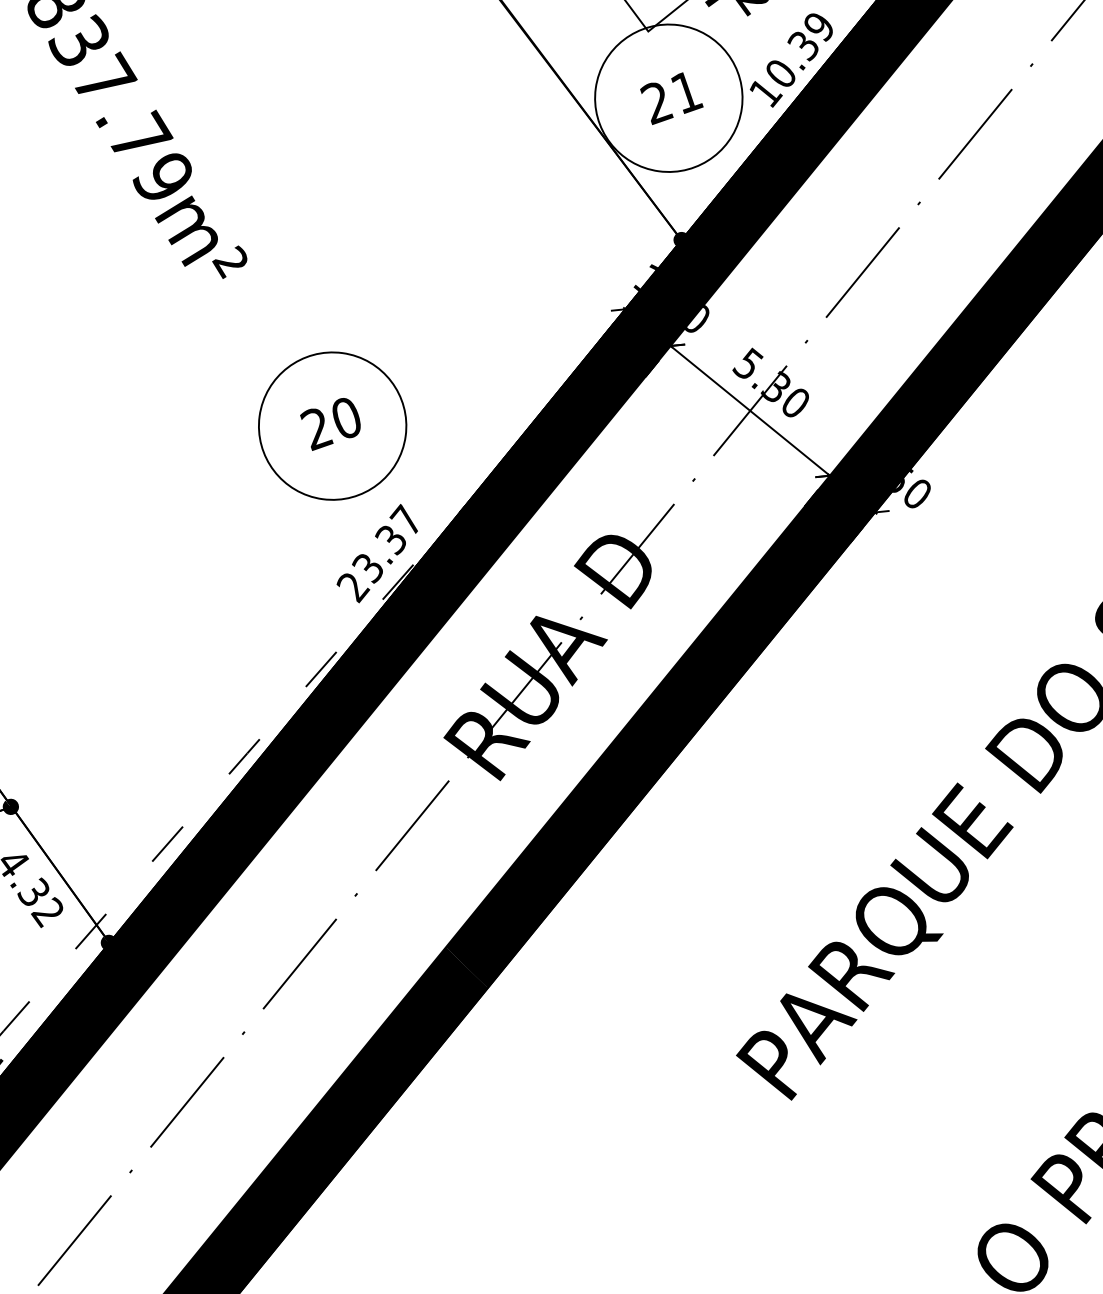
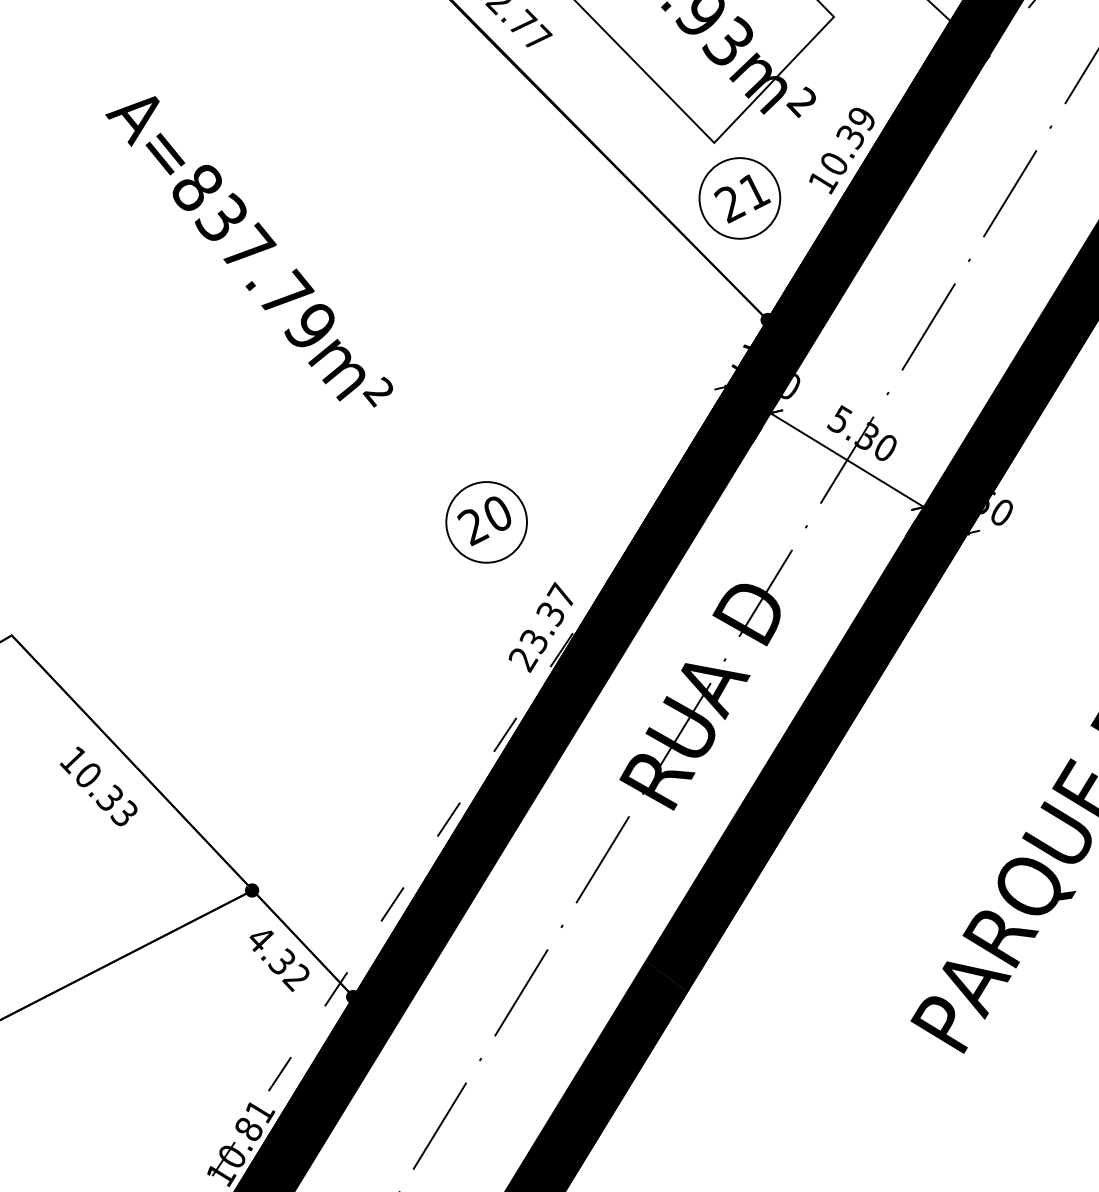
circle: (668, 98) -> (739, 198), size x0.62
circle: (332, 426) -> (486, 522), size x0.62

